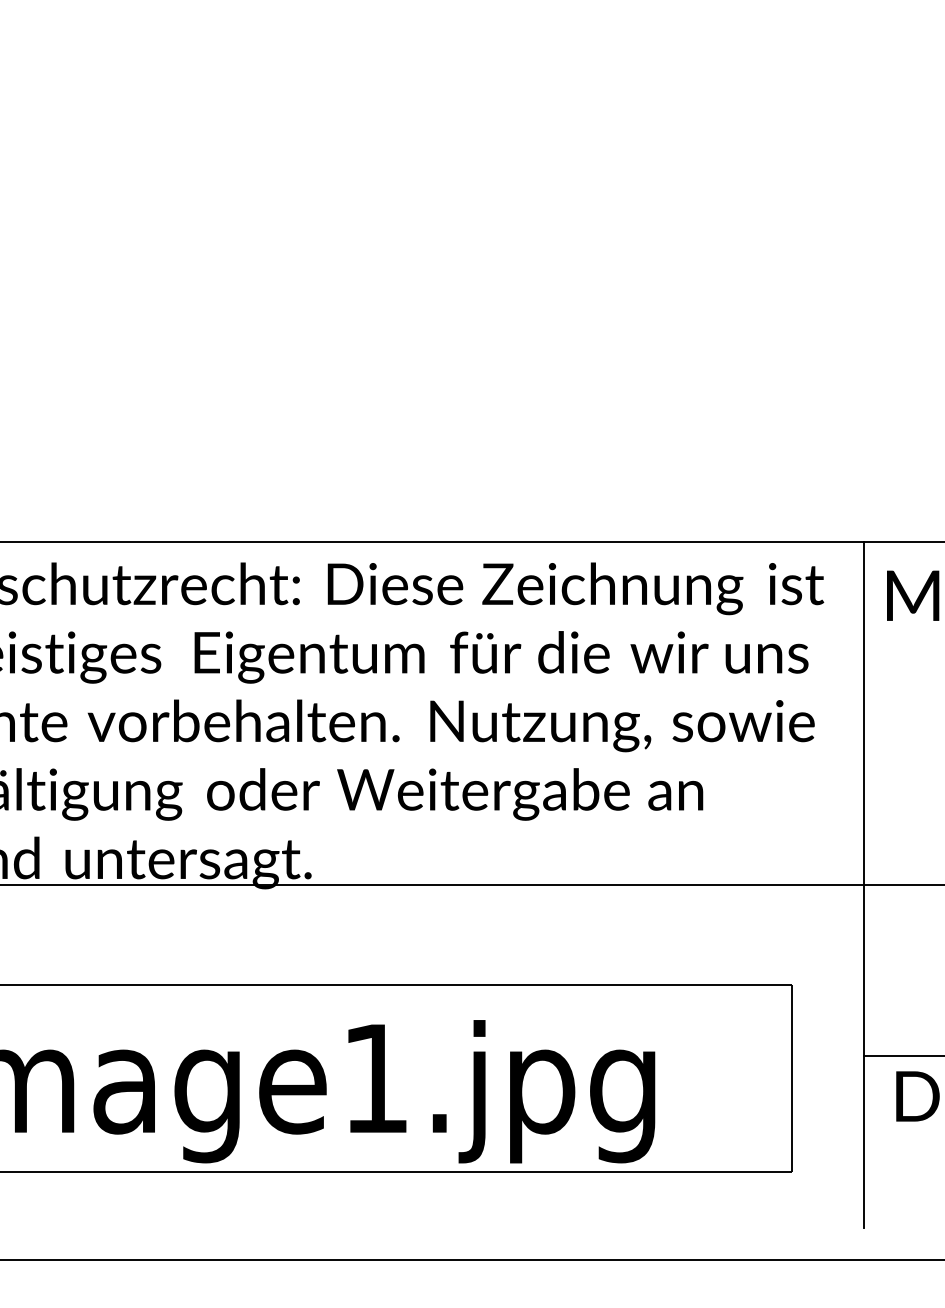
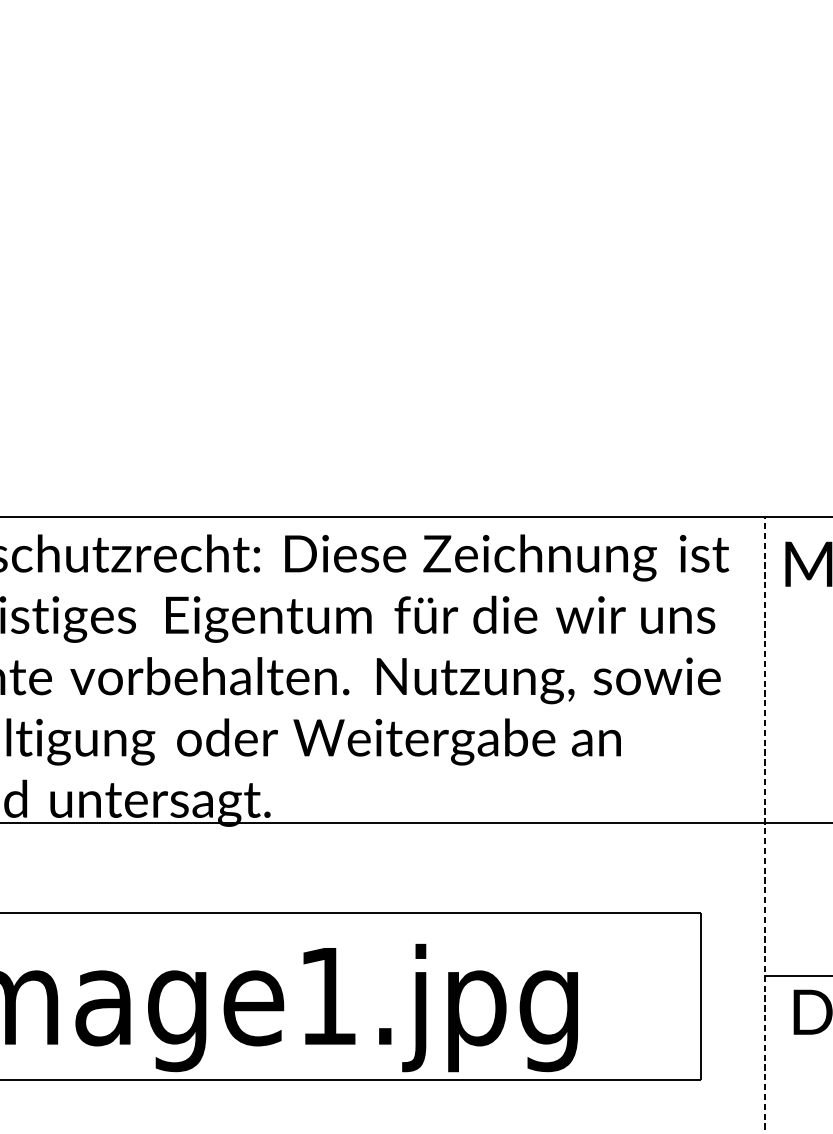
line: (863, 885) -> (764, 823), solid -> dashed

